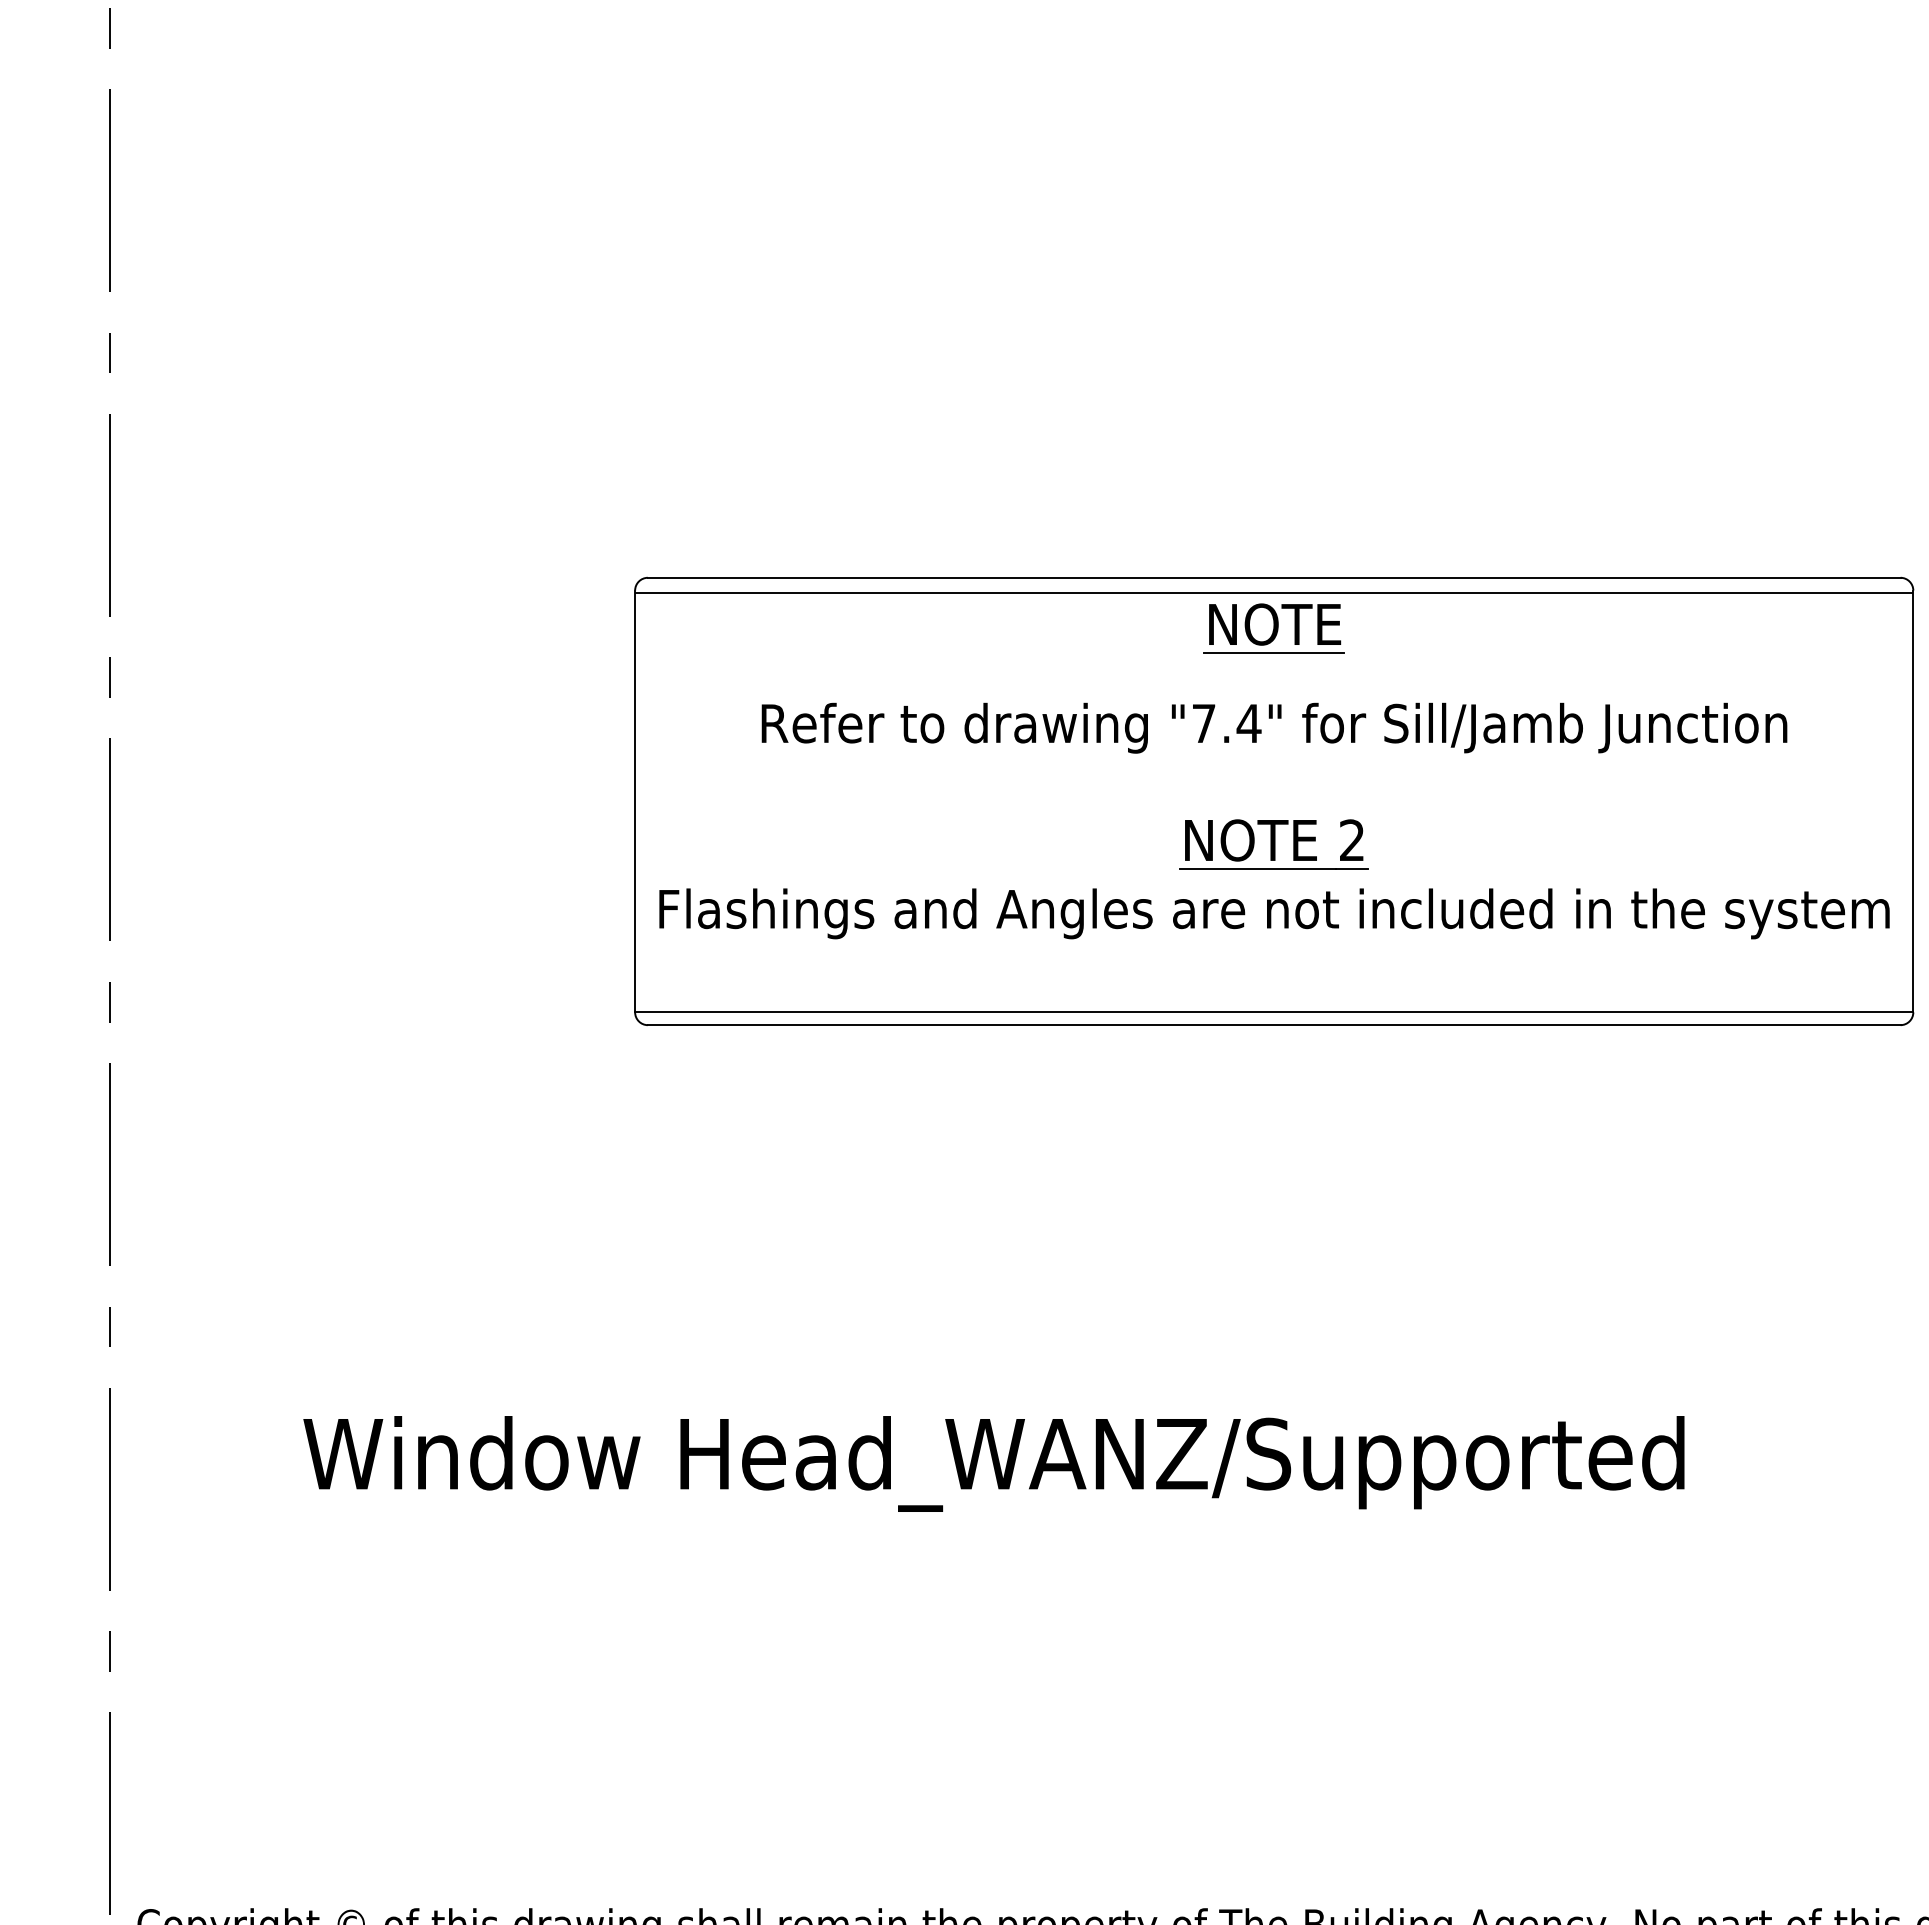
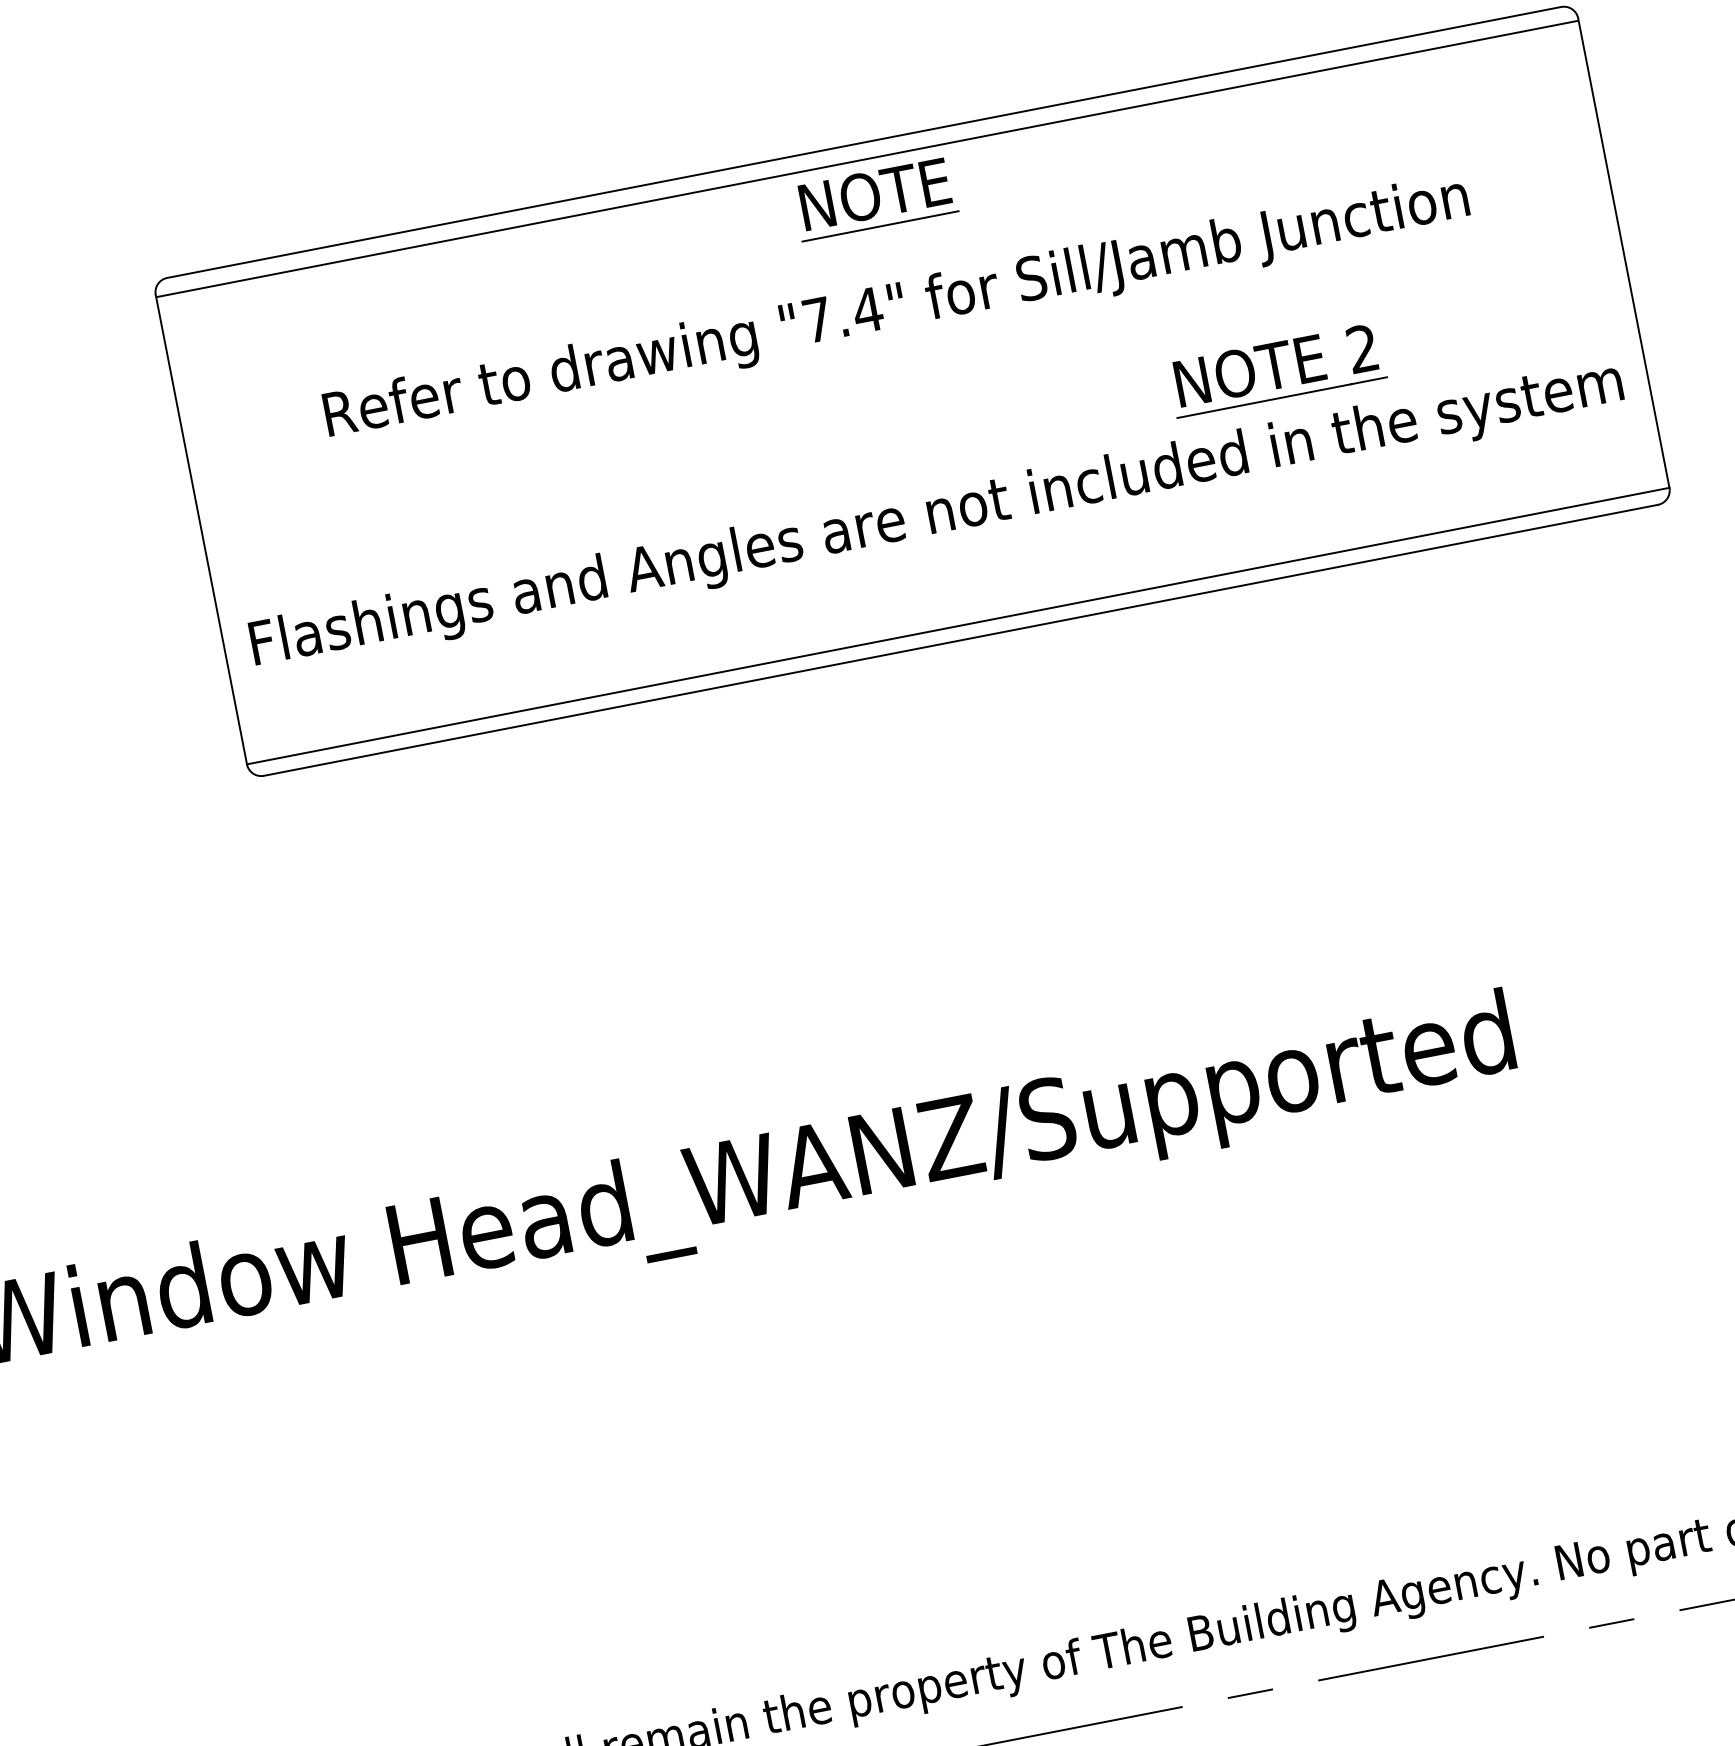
part: (1273, 844) -> (1276, 370), moved

